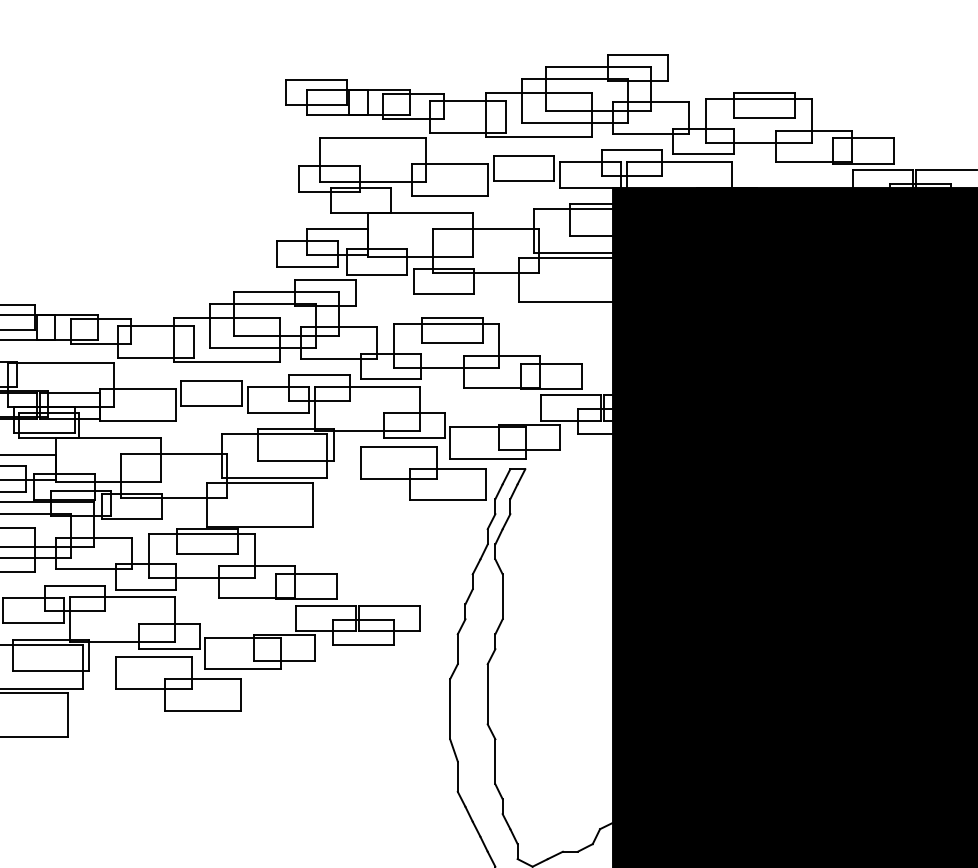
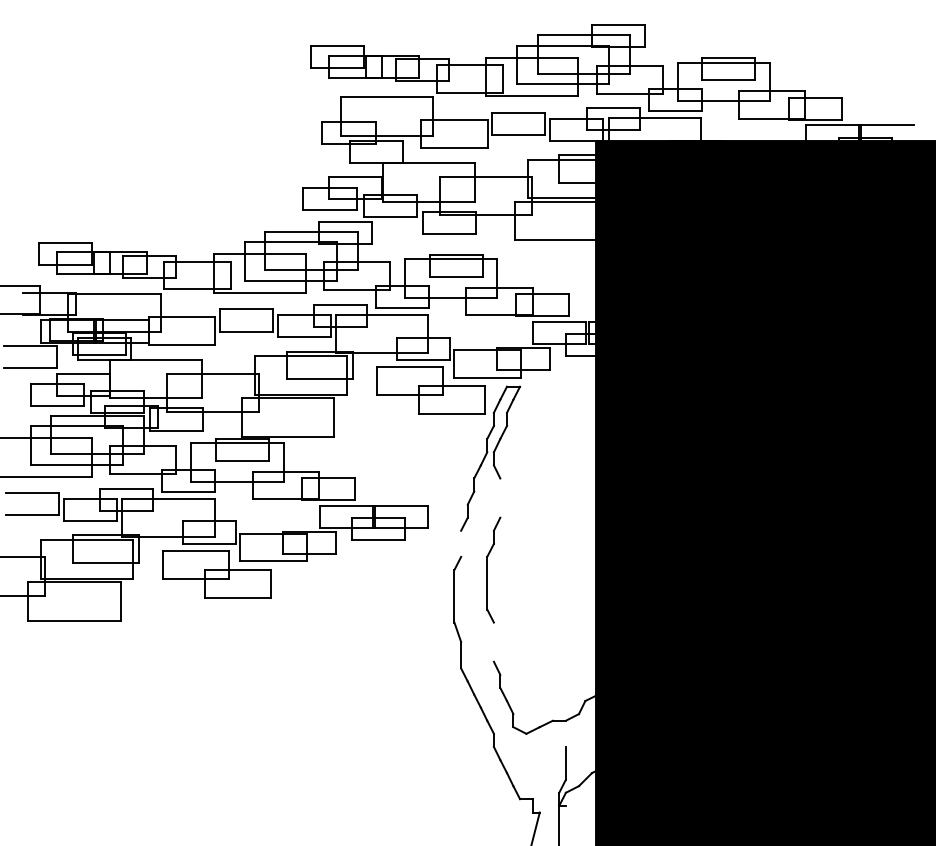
line: (502, 596) -> (500, 497), removed
line: (458, 648) -> (461, 543), removed
line: (494, 761) -> (493, 641), removed

